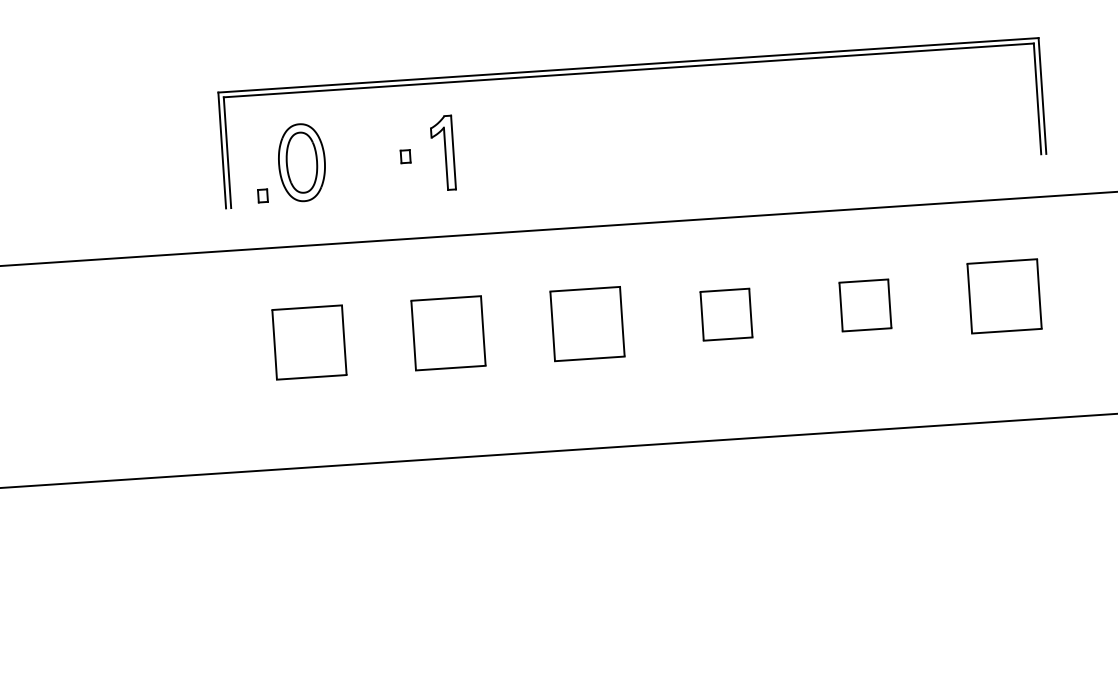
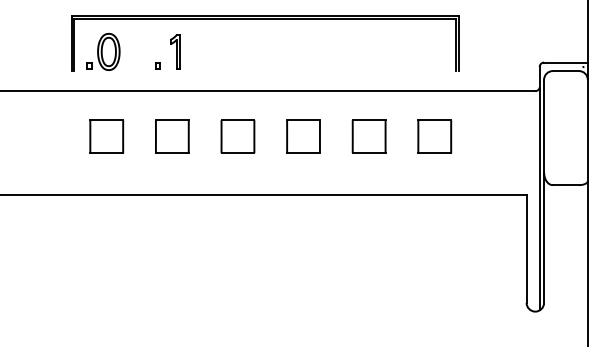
part: (405, 154) -> (157, 65), moved
part: (864, 305) -> (368, 136), size x1.43
part: (726, 314) -> (303, 136), size x1.43

